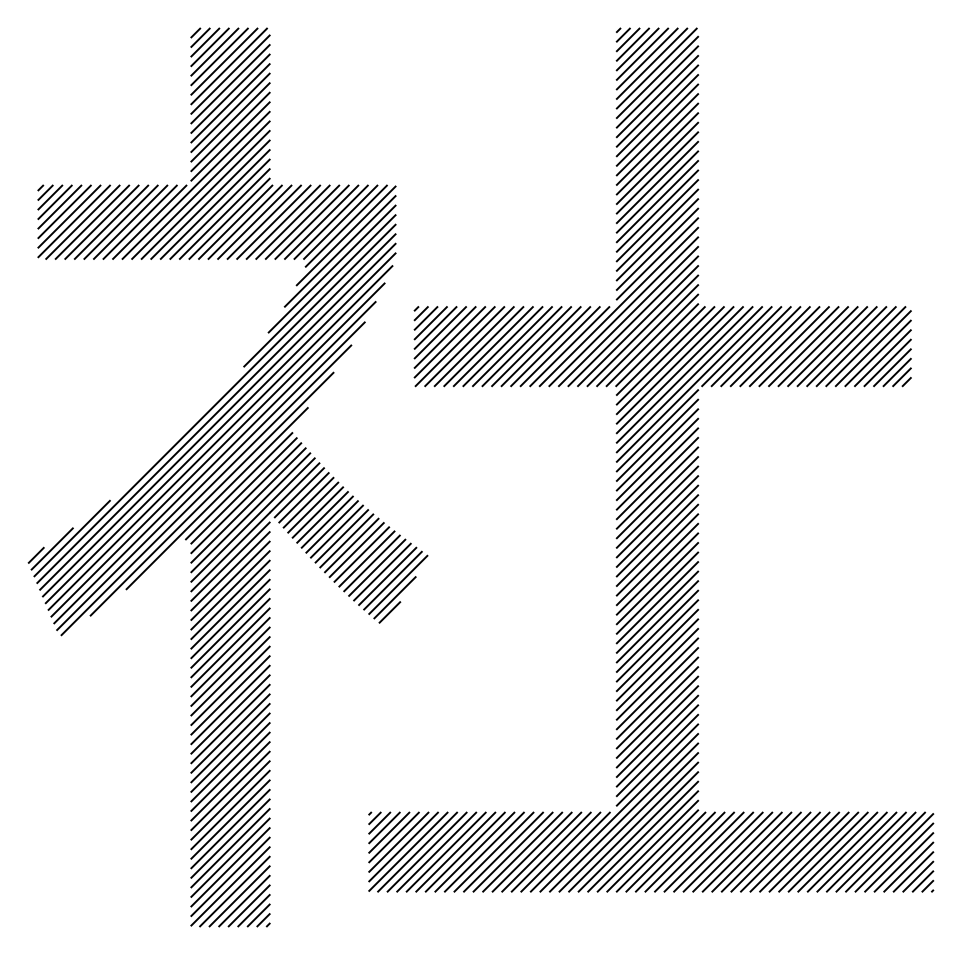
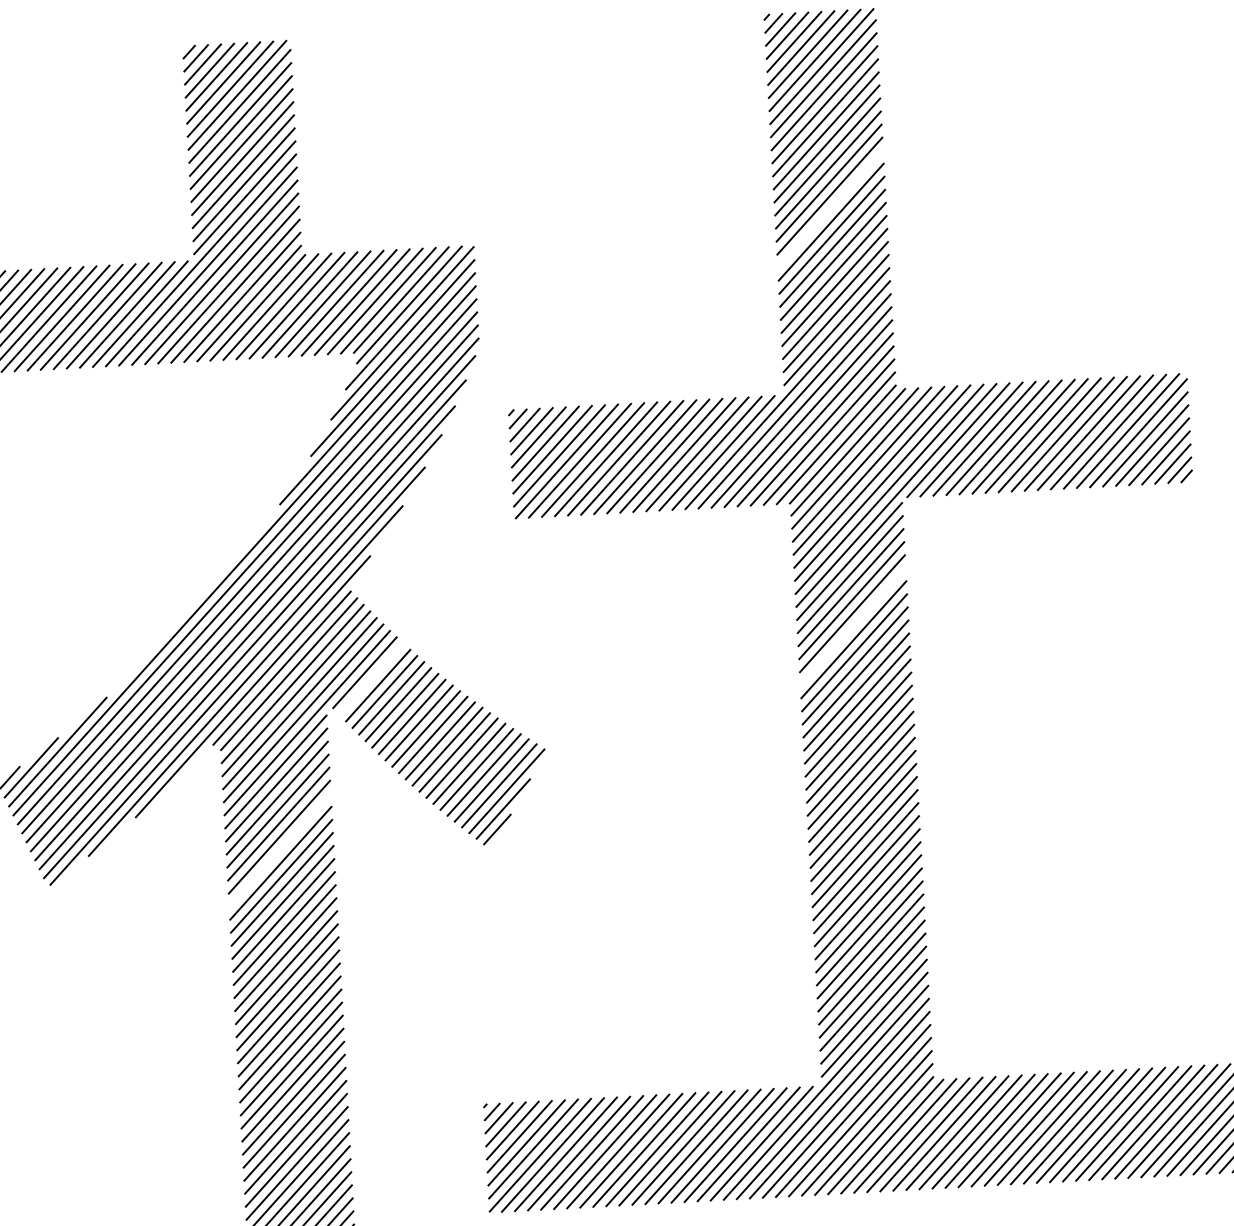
line: (657, 172) -> (830, 208), removed
line: (657, 478) -> (853, 626), removed
line: (303, 497) -> (370, 678), removed
line: (230, 618) -> (280, 849), removed

